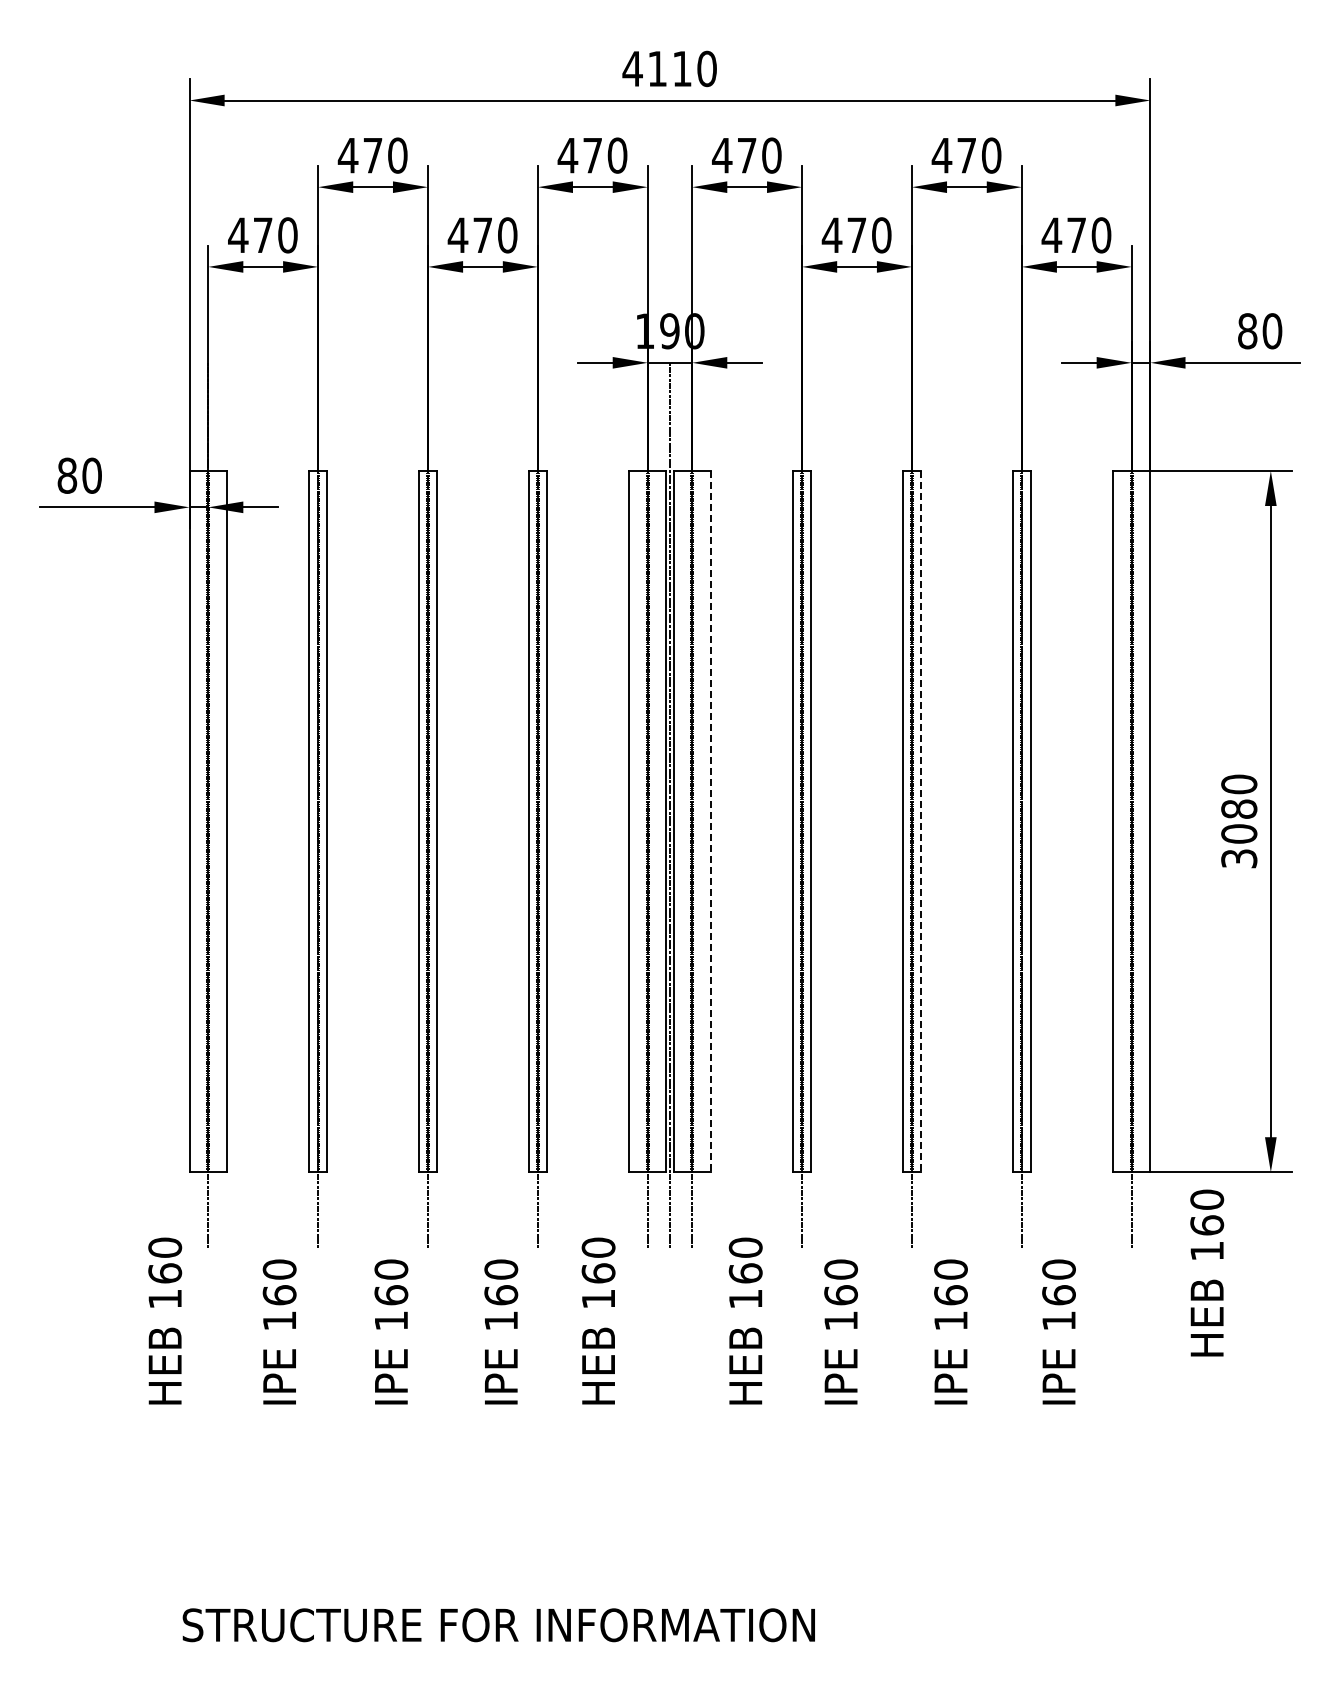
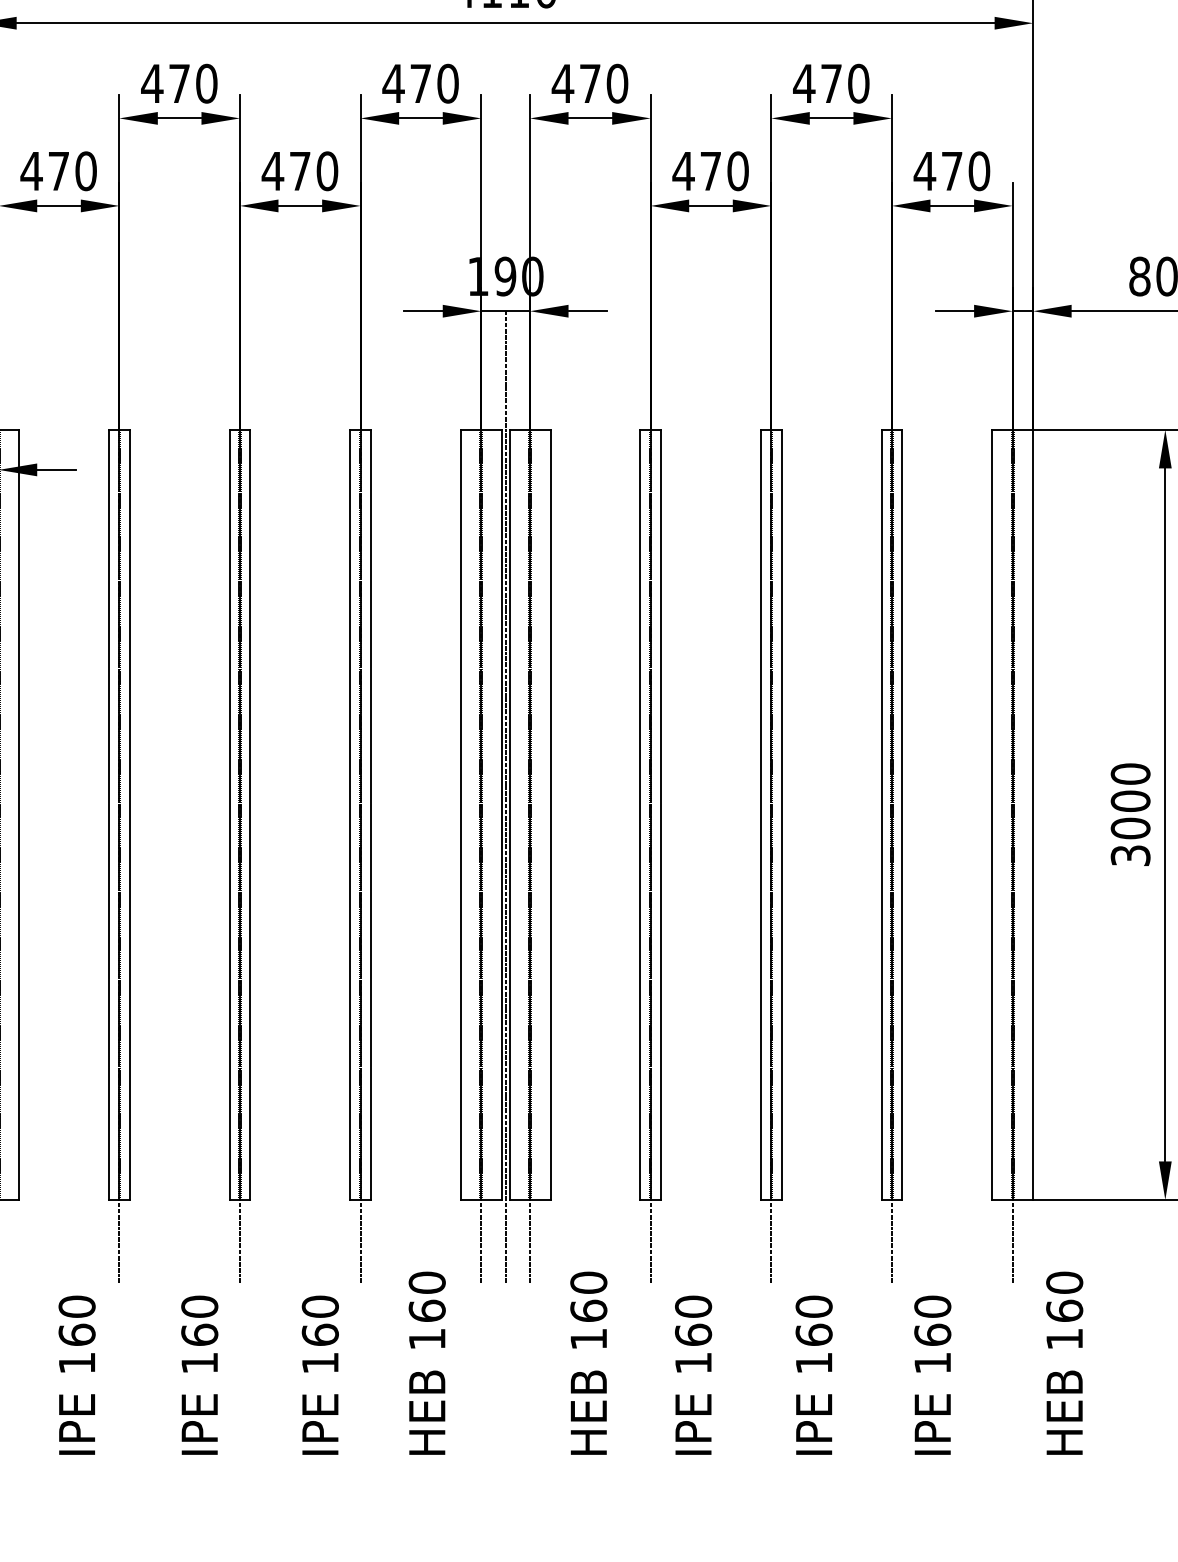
text: (1239, 808) -> (1130, 800), 3080 -> 3000
line: (710, 821) -> (550, 814), dashed -> solid
line: (921, 821) -> (781, 814), dashed -> solid
text: (1207, 1272) -> (1065, 1362), moved

